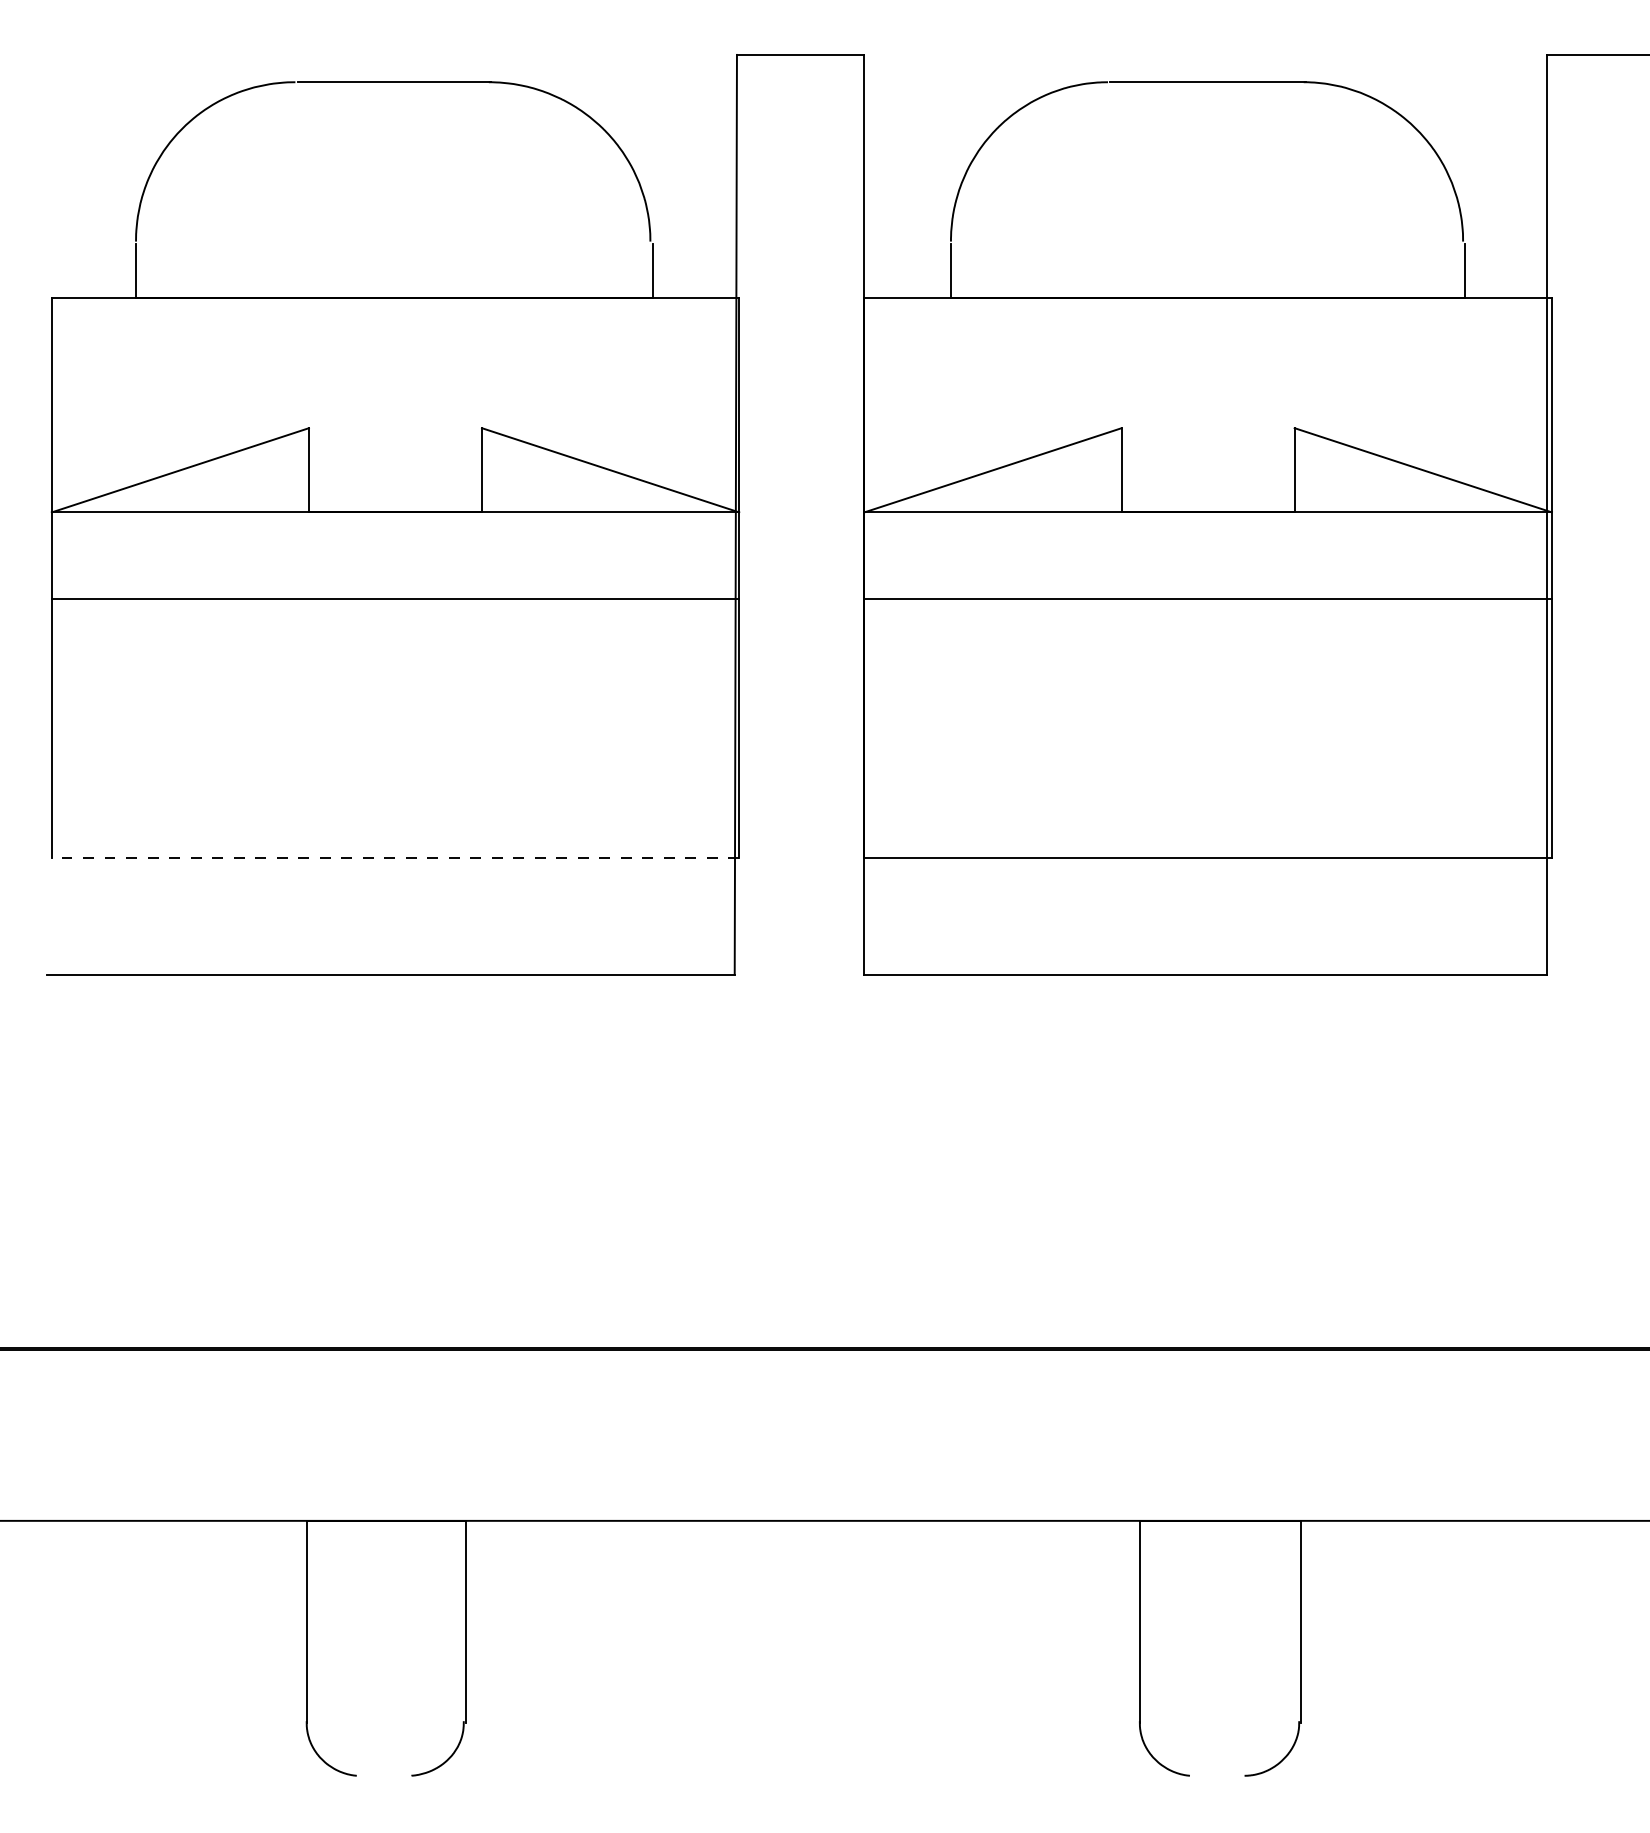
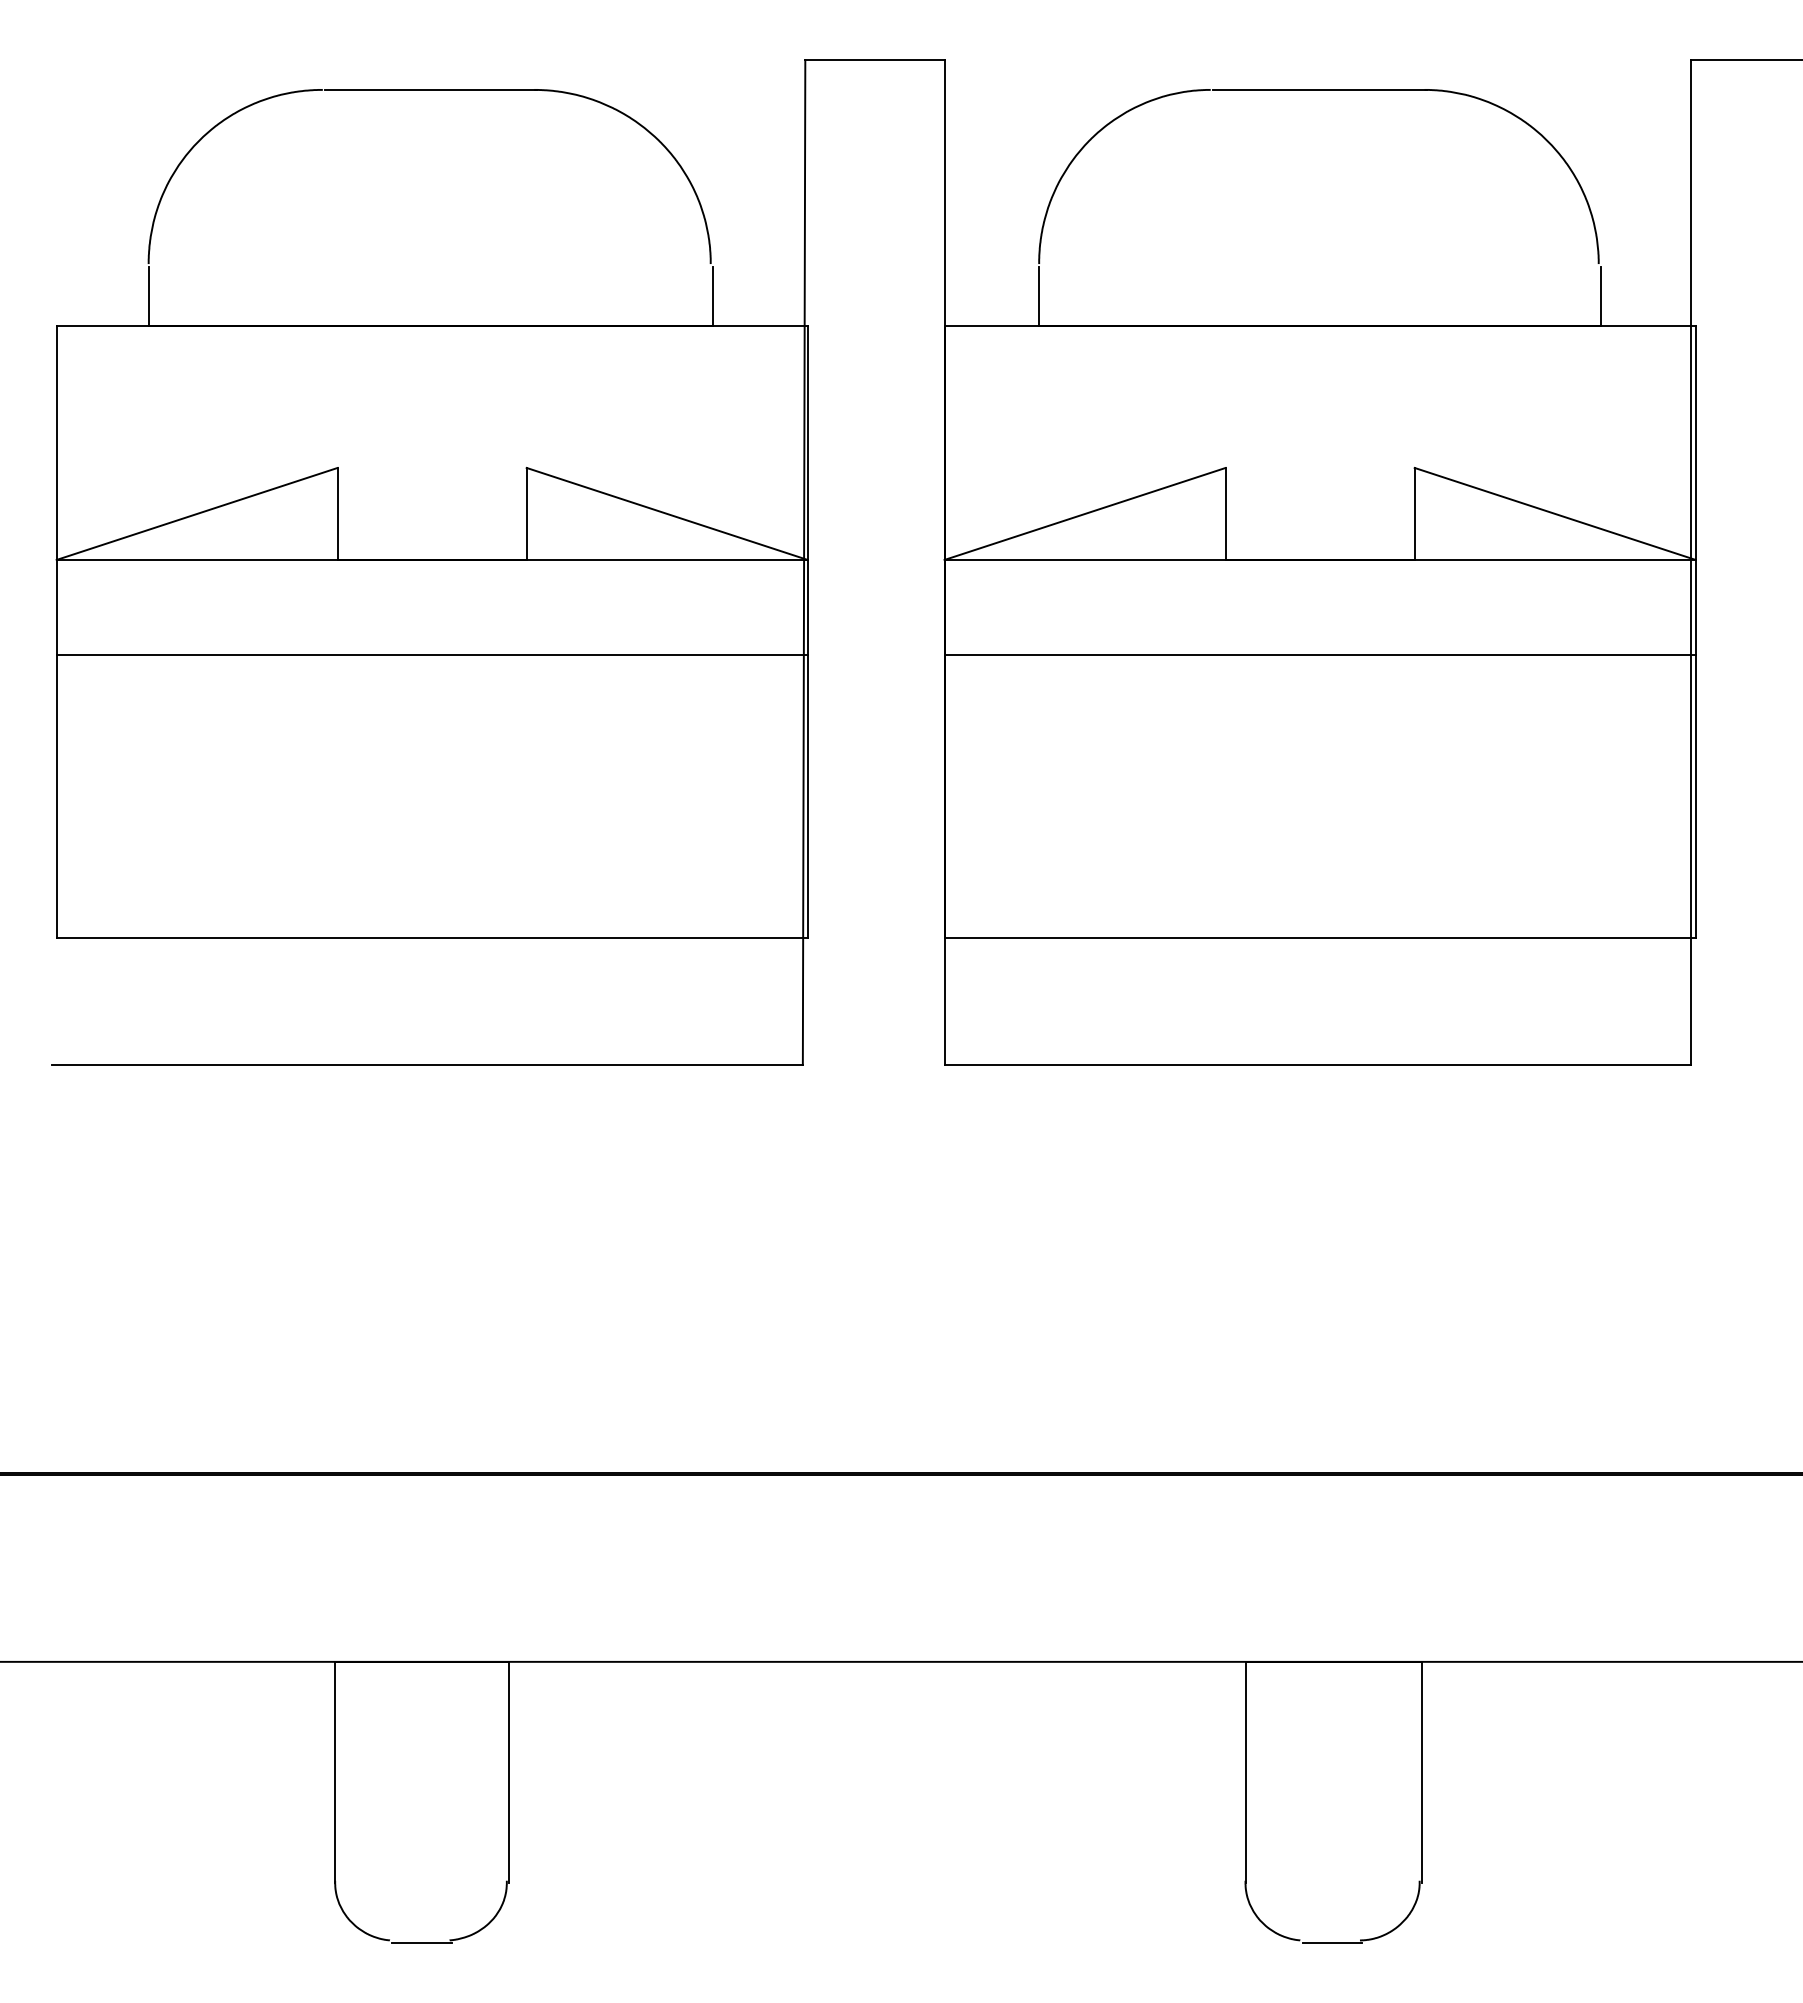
line: (395, 858) -> (432, 938), dashed -> solid
line: (386, 1777) -> (422, 1942), added
line: (1219, 1777) -> (1332, 1942), added

